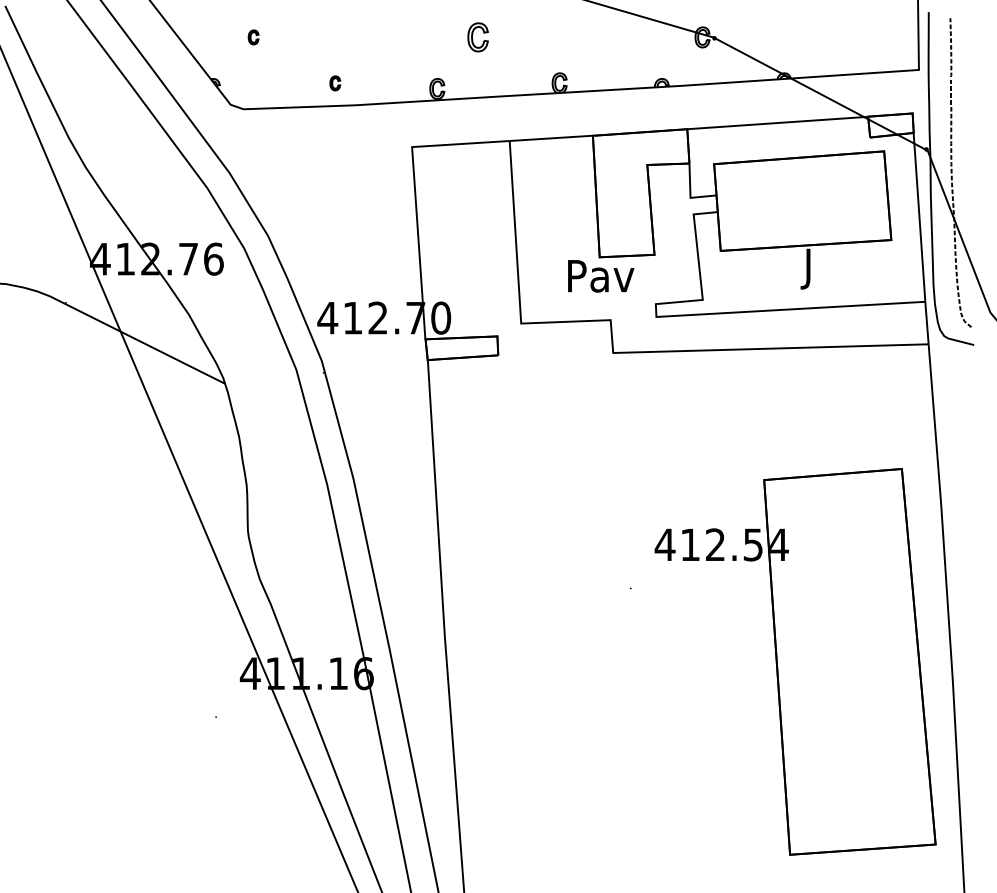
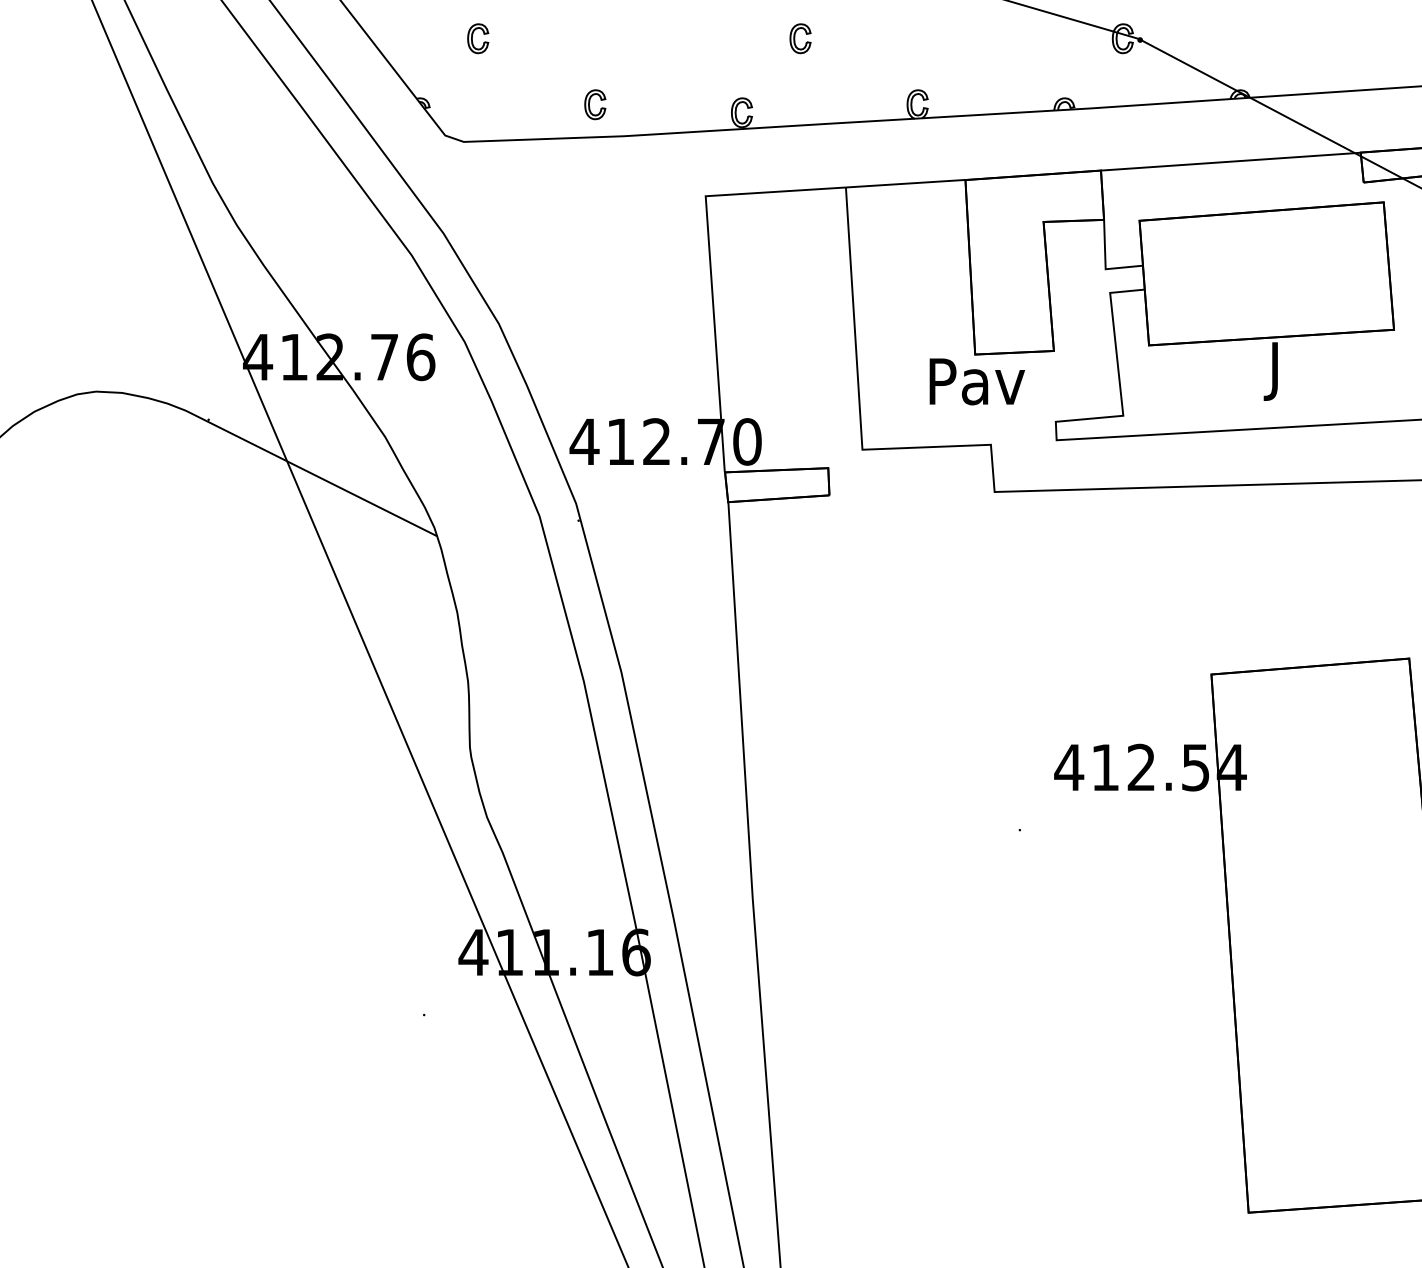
part: (253, 37) -> (477, 38), size x1.43
part: (477, 37) -> (799, 38), size x0.71
part: (335, 83) -> (595, 104), size x1.43

